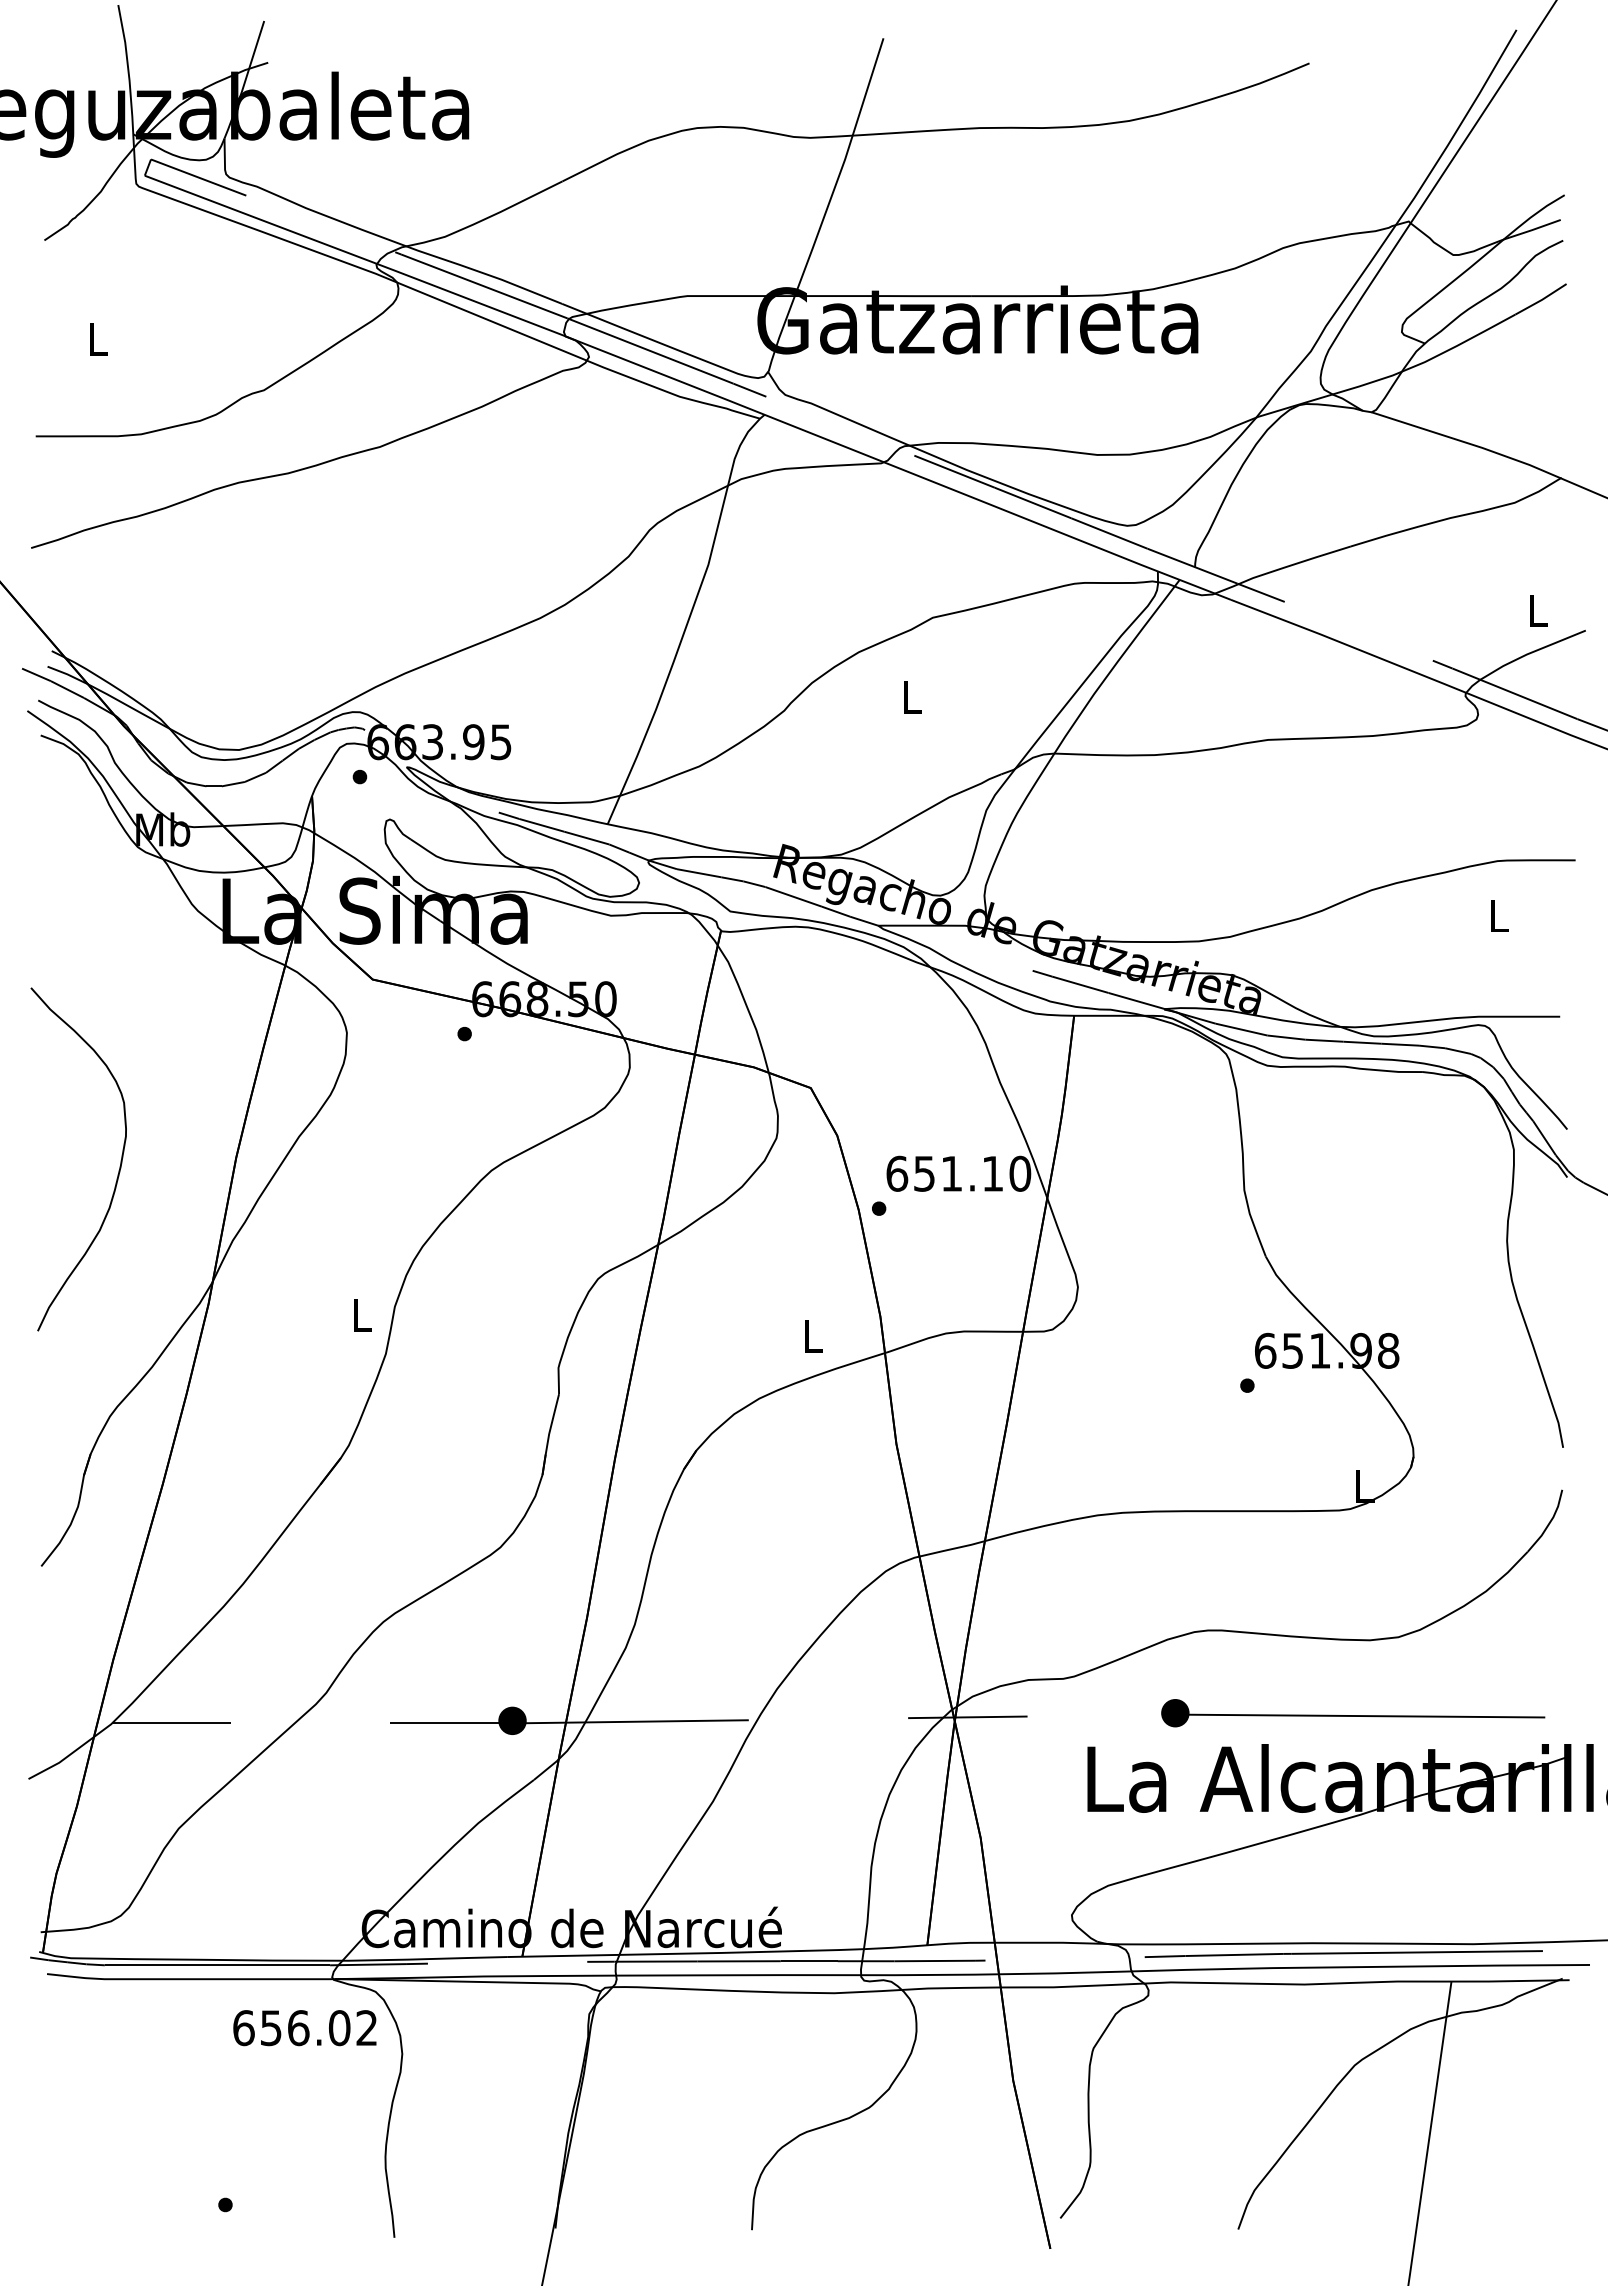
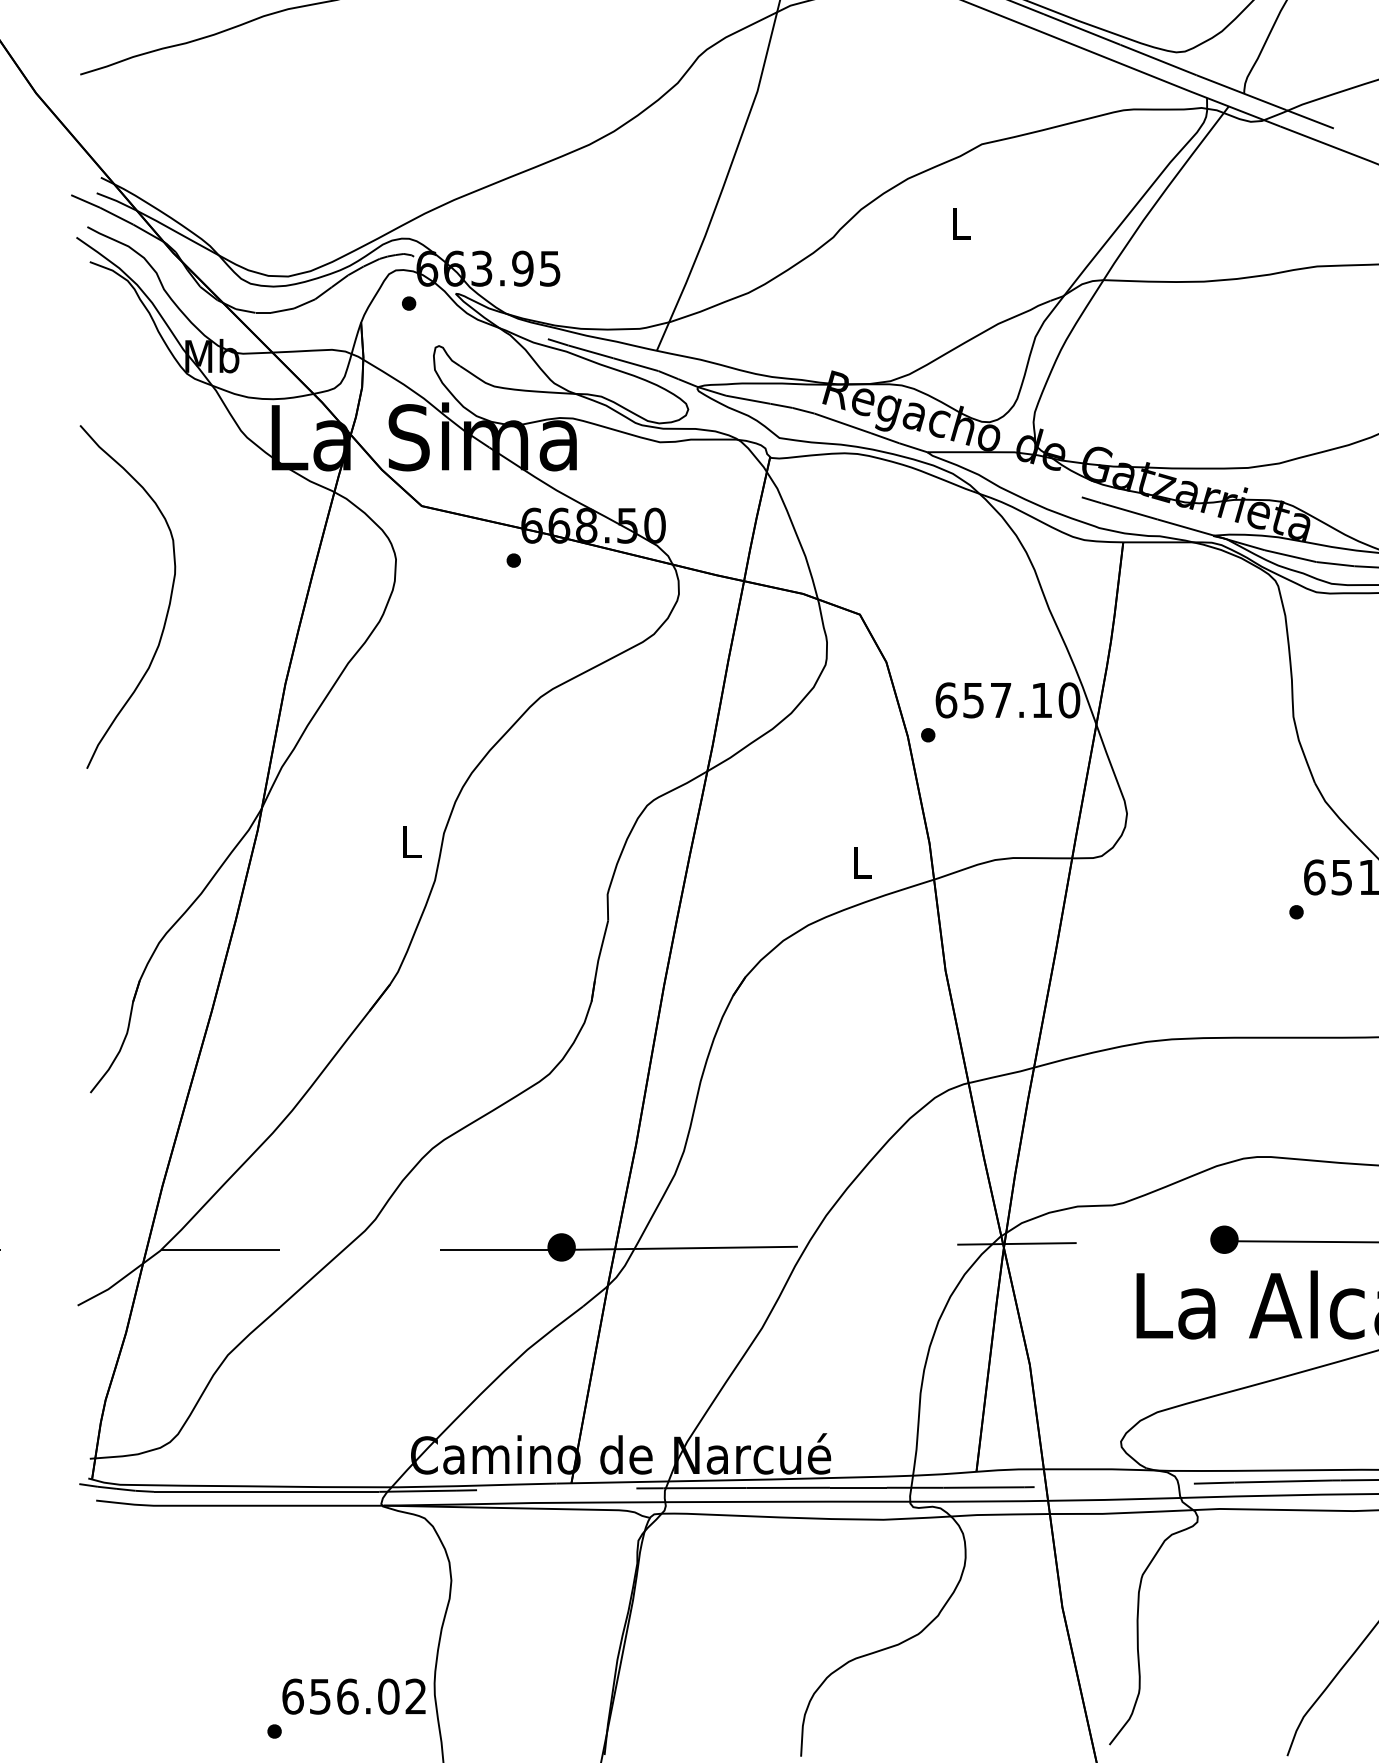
curve: (118, 1170) -> (167, 608), moved
text: (951, 1173) -> (1000, 700), 651.10 -> 657.10
text: (304, 2028) -> (353, 1697), moved

